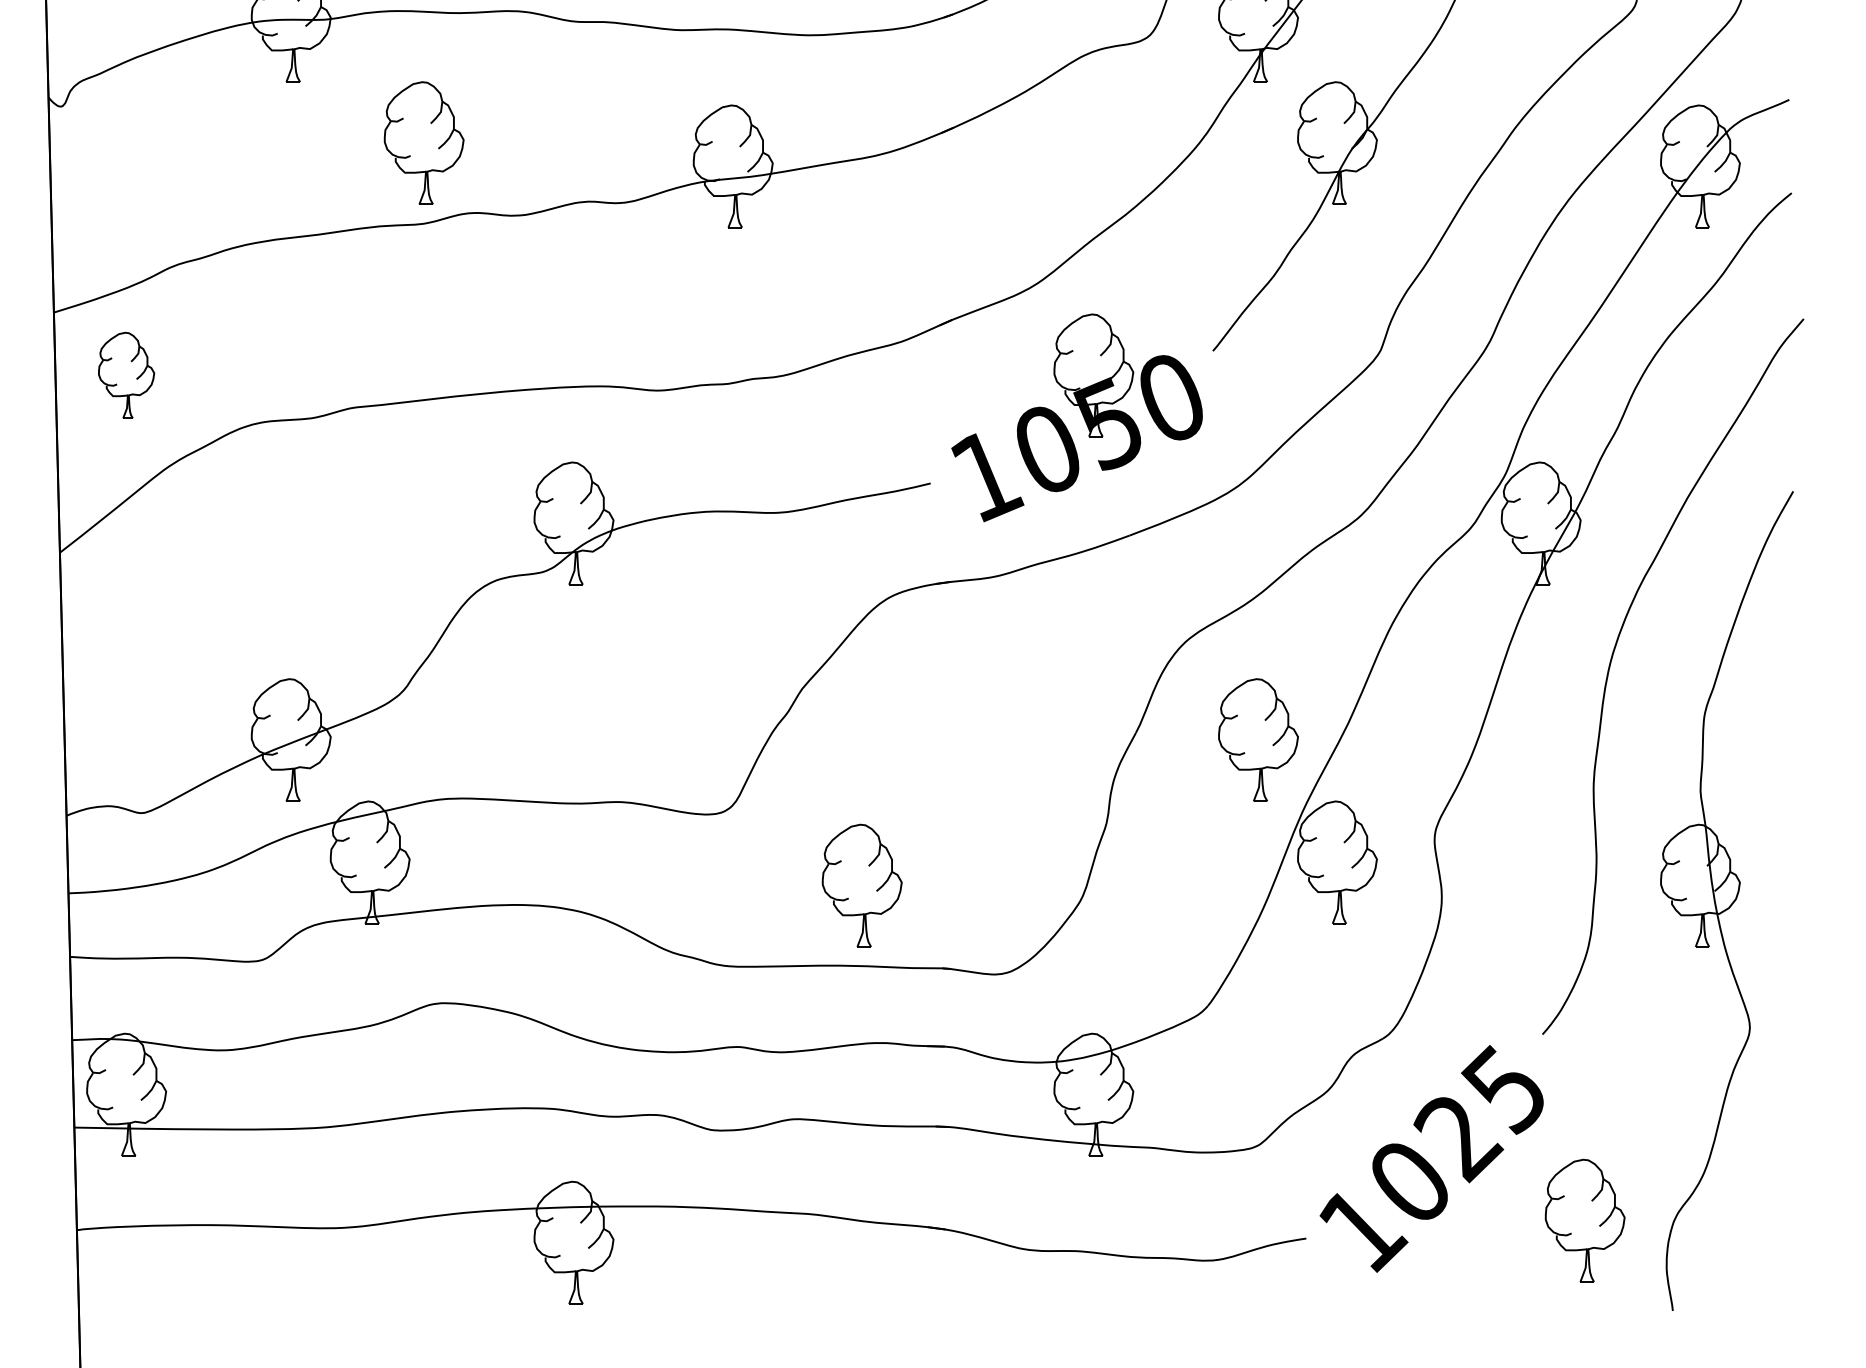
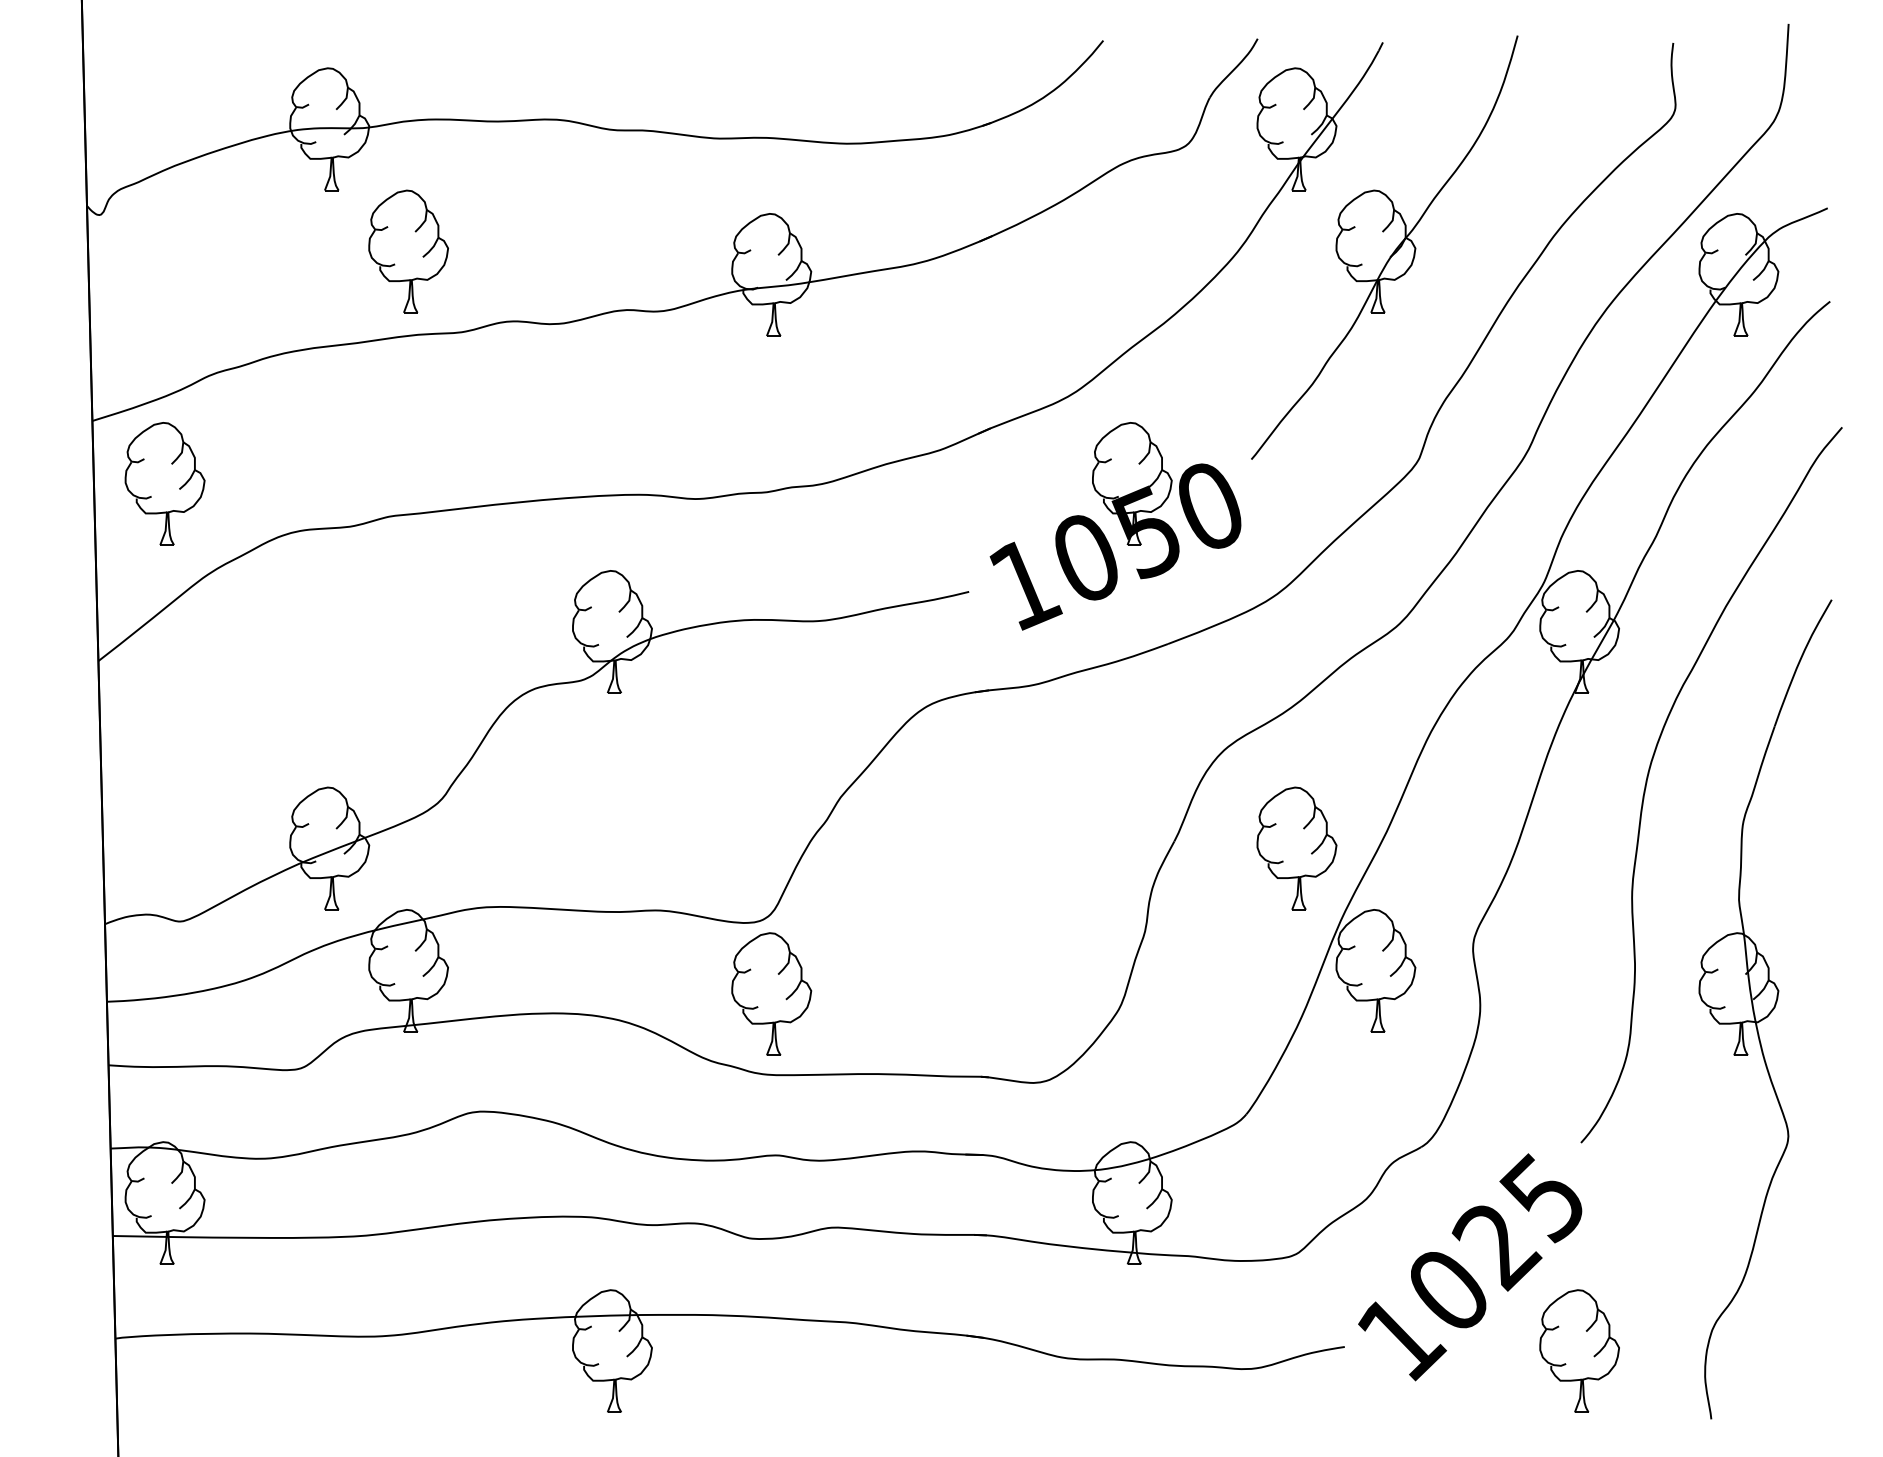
part: (424, 143) -> (408, 251), moved
part: (126, 375) -> (164, 483), size x1.43
part: (862, 885) -> (771, 993), moved
part: (1585, 1220) -> (1579, 1350), moved

